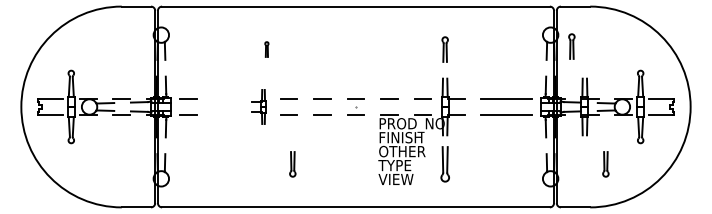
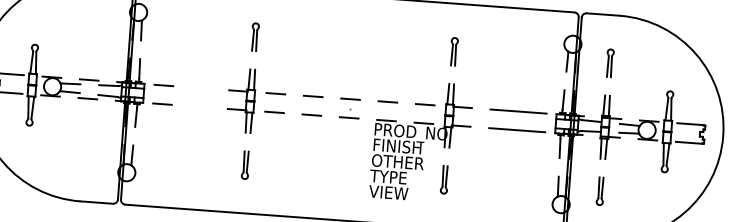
part: (571, 46) -> (609, 63), moved
part: (266, 49) -> (254, 37), size x1.67
part: (258, 106) -> (241, 100), size x1.67
part: (292, 164) -> (245, 165), moved
part: (444, 164) -> (443, 179), size x0.71
part: (605, 164) -> (600, 191), moved

